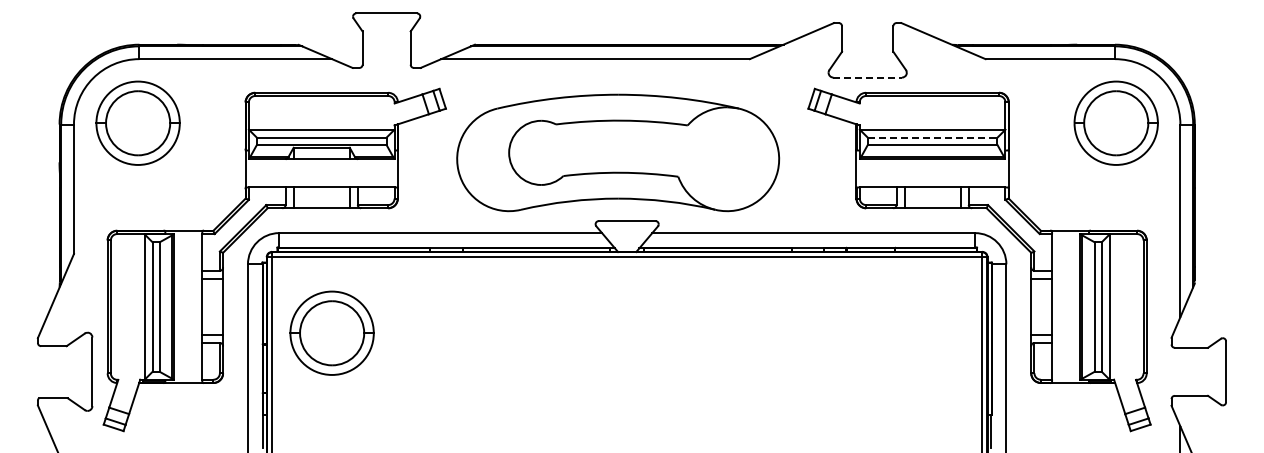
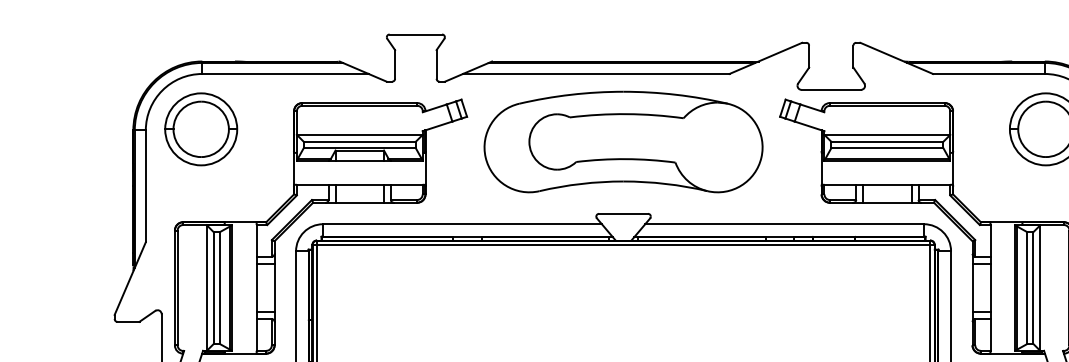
line: (868, 77) -> (831, 89), dashed -> solid
line: (932, 137) -> (887, 141), dashed -> solid
part: (618, 152) -> (623, 141), moved
part: (331, 332) -> (368, 310), removed

